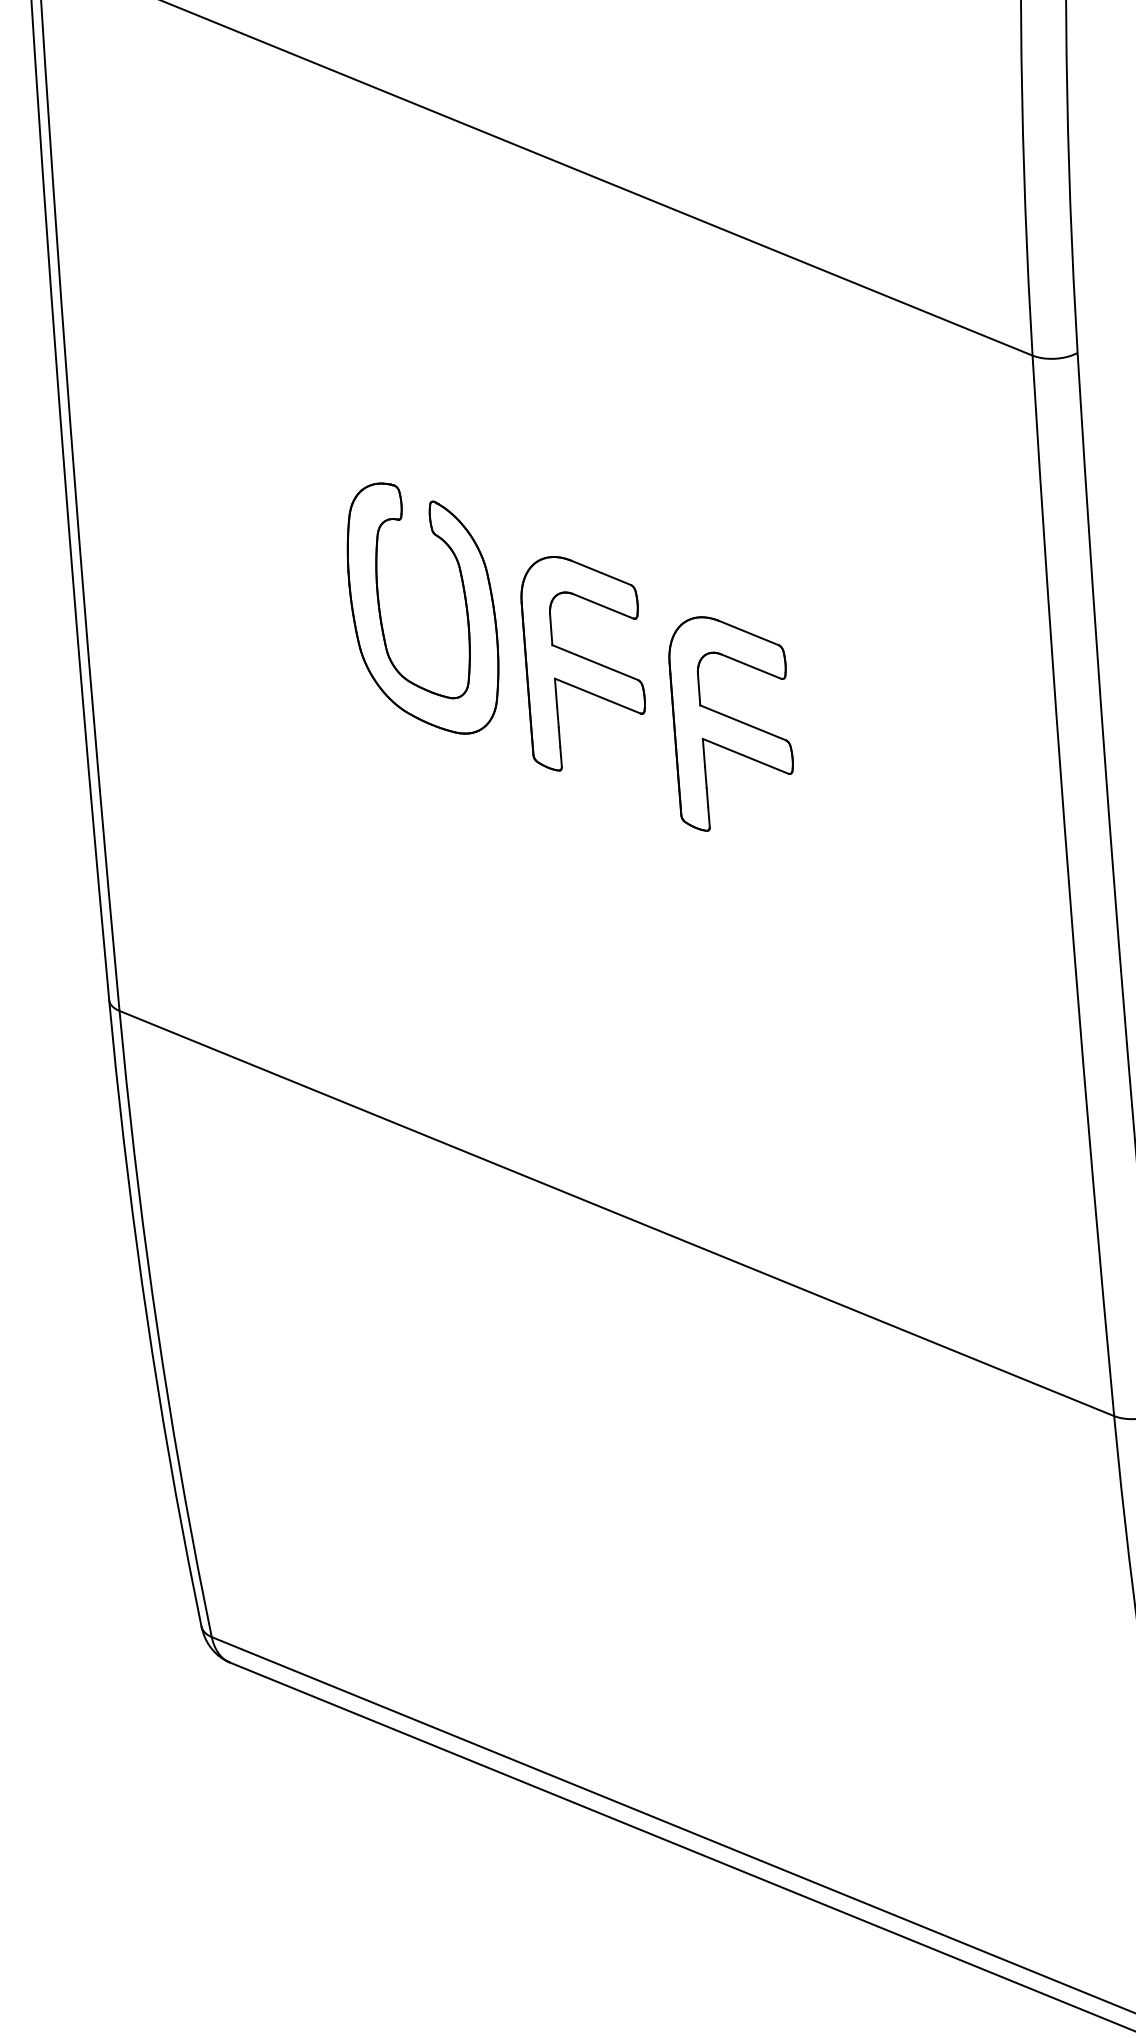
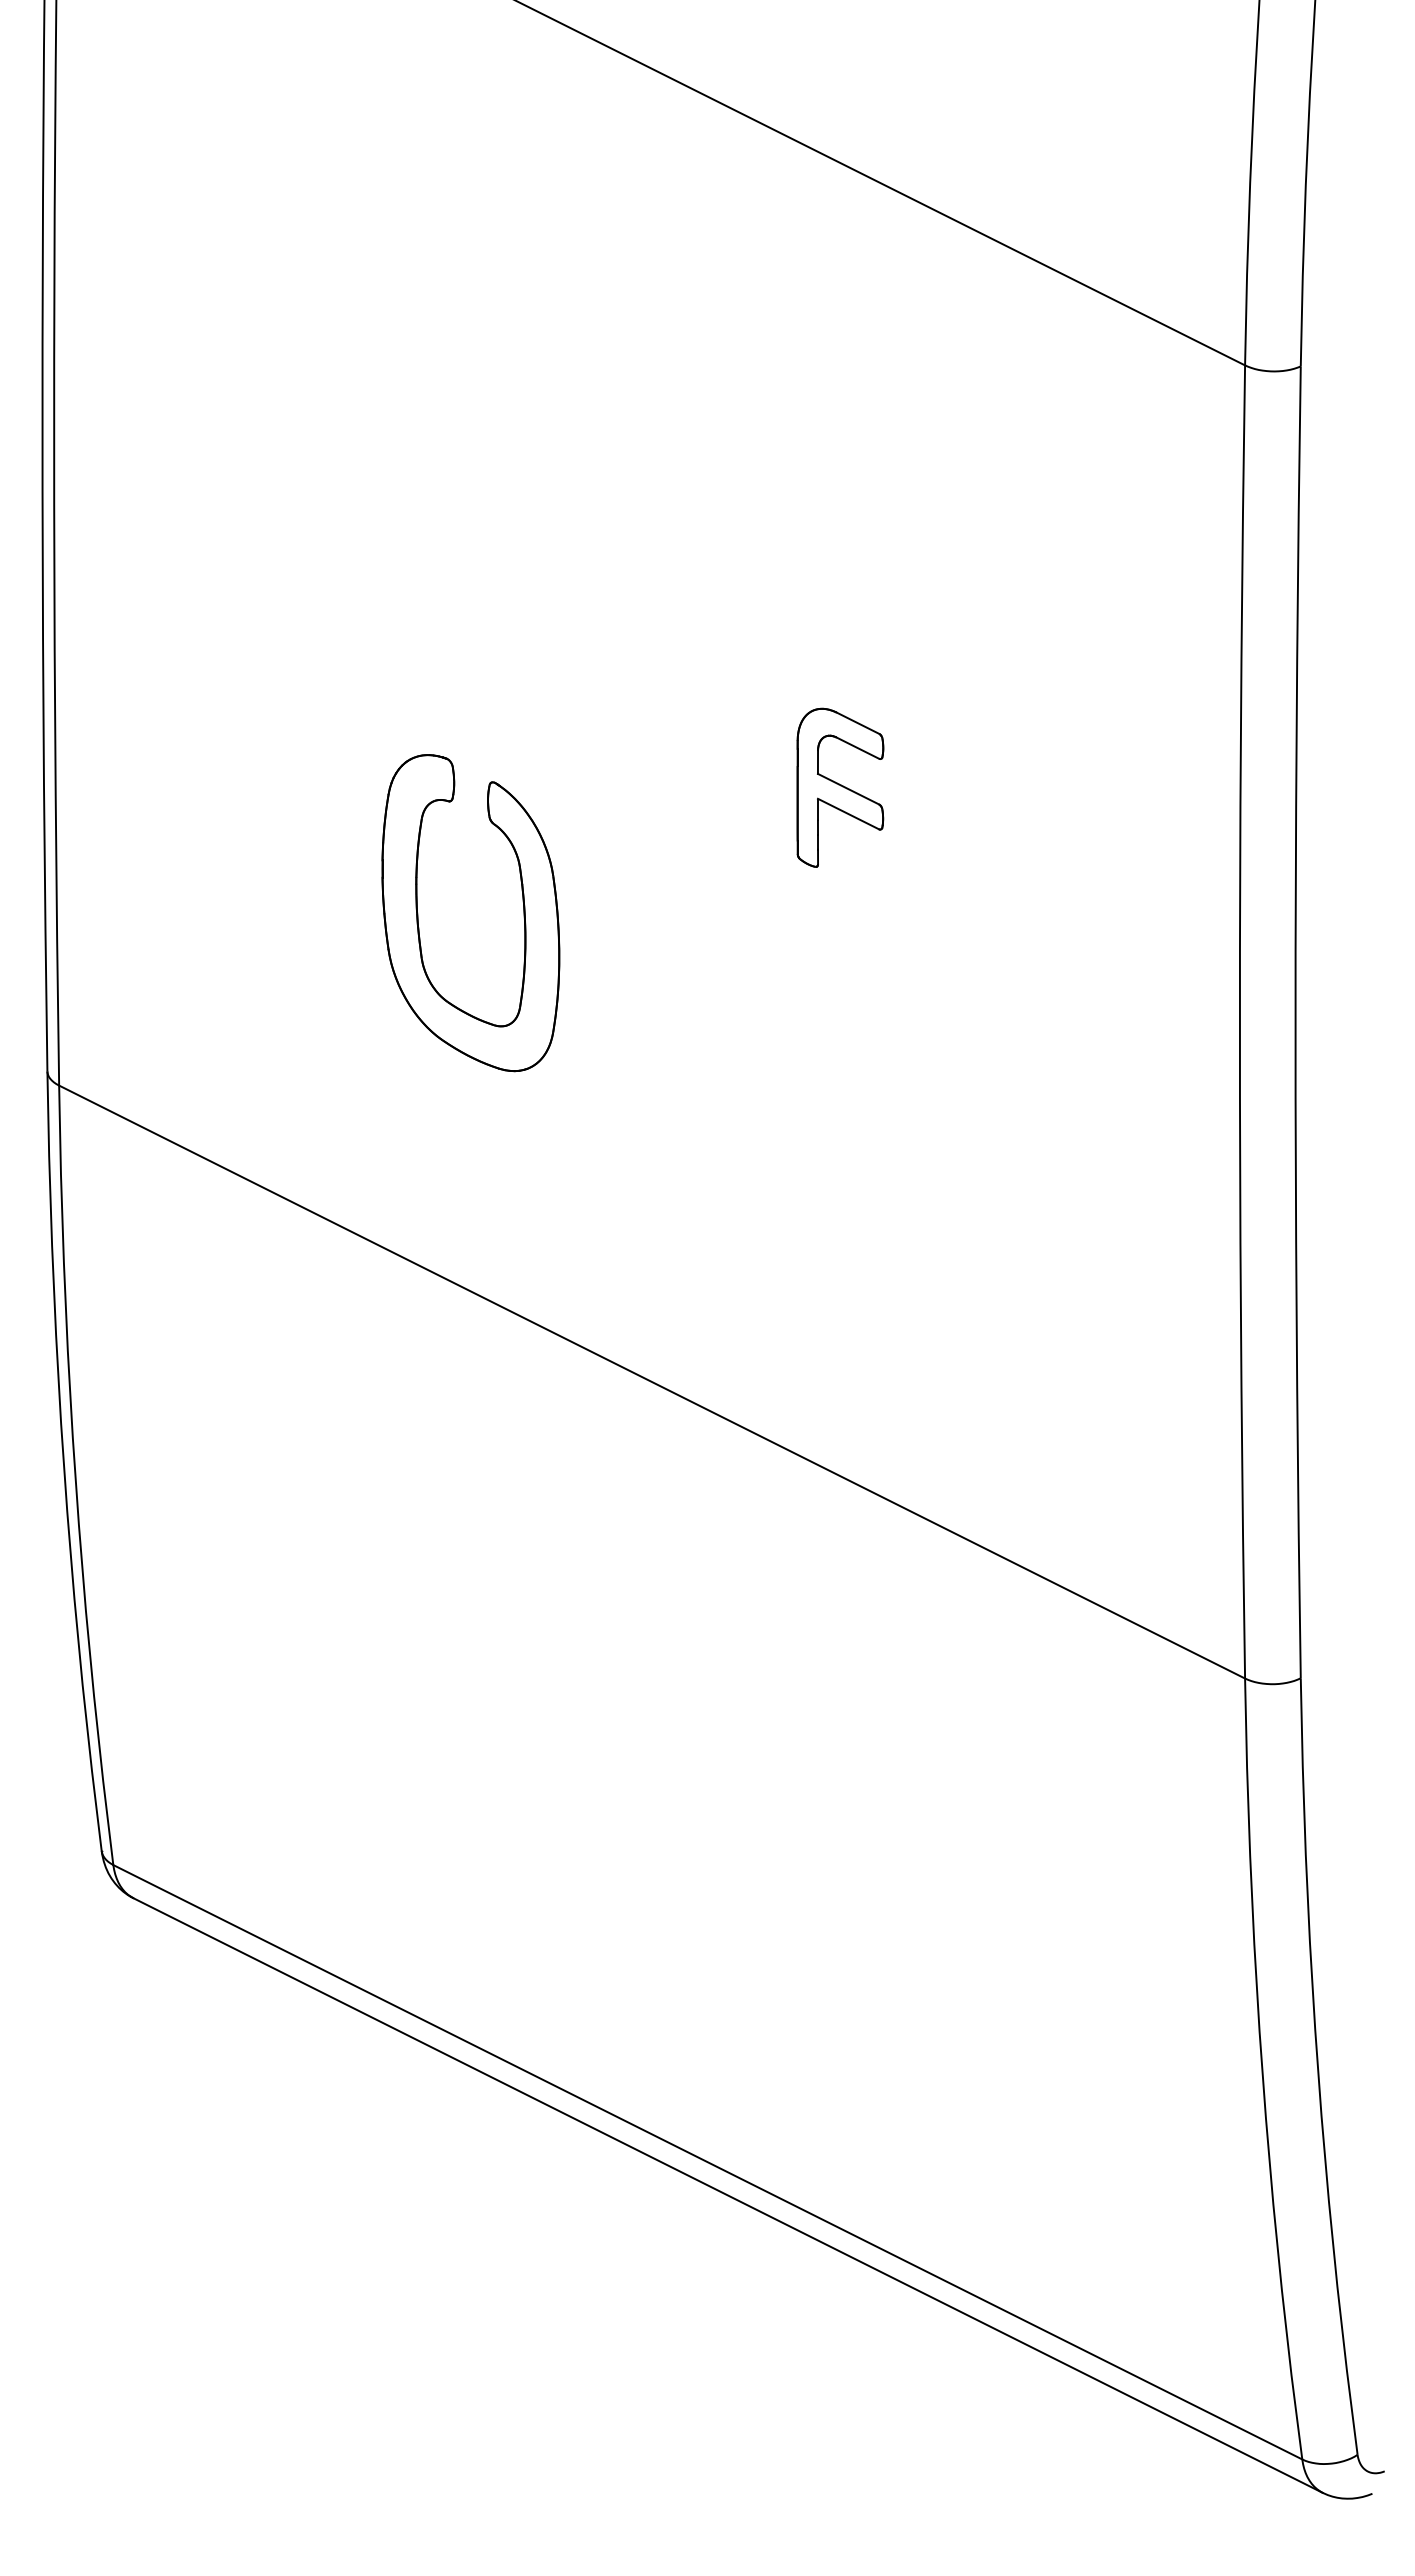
part: (380, 612) -> (418, 913), moved
part: (583, 661) -> (663, 699), removed
part: (732, 721) -> (840, 787), size x0.6

